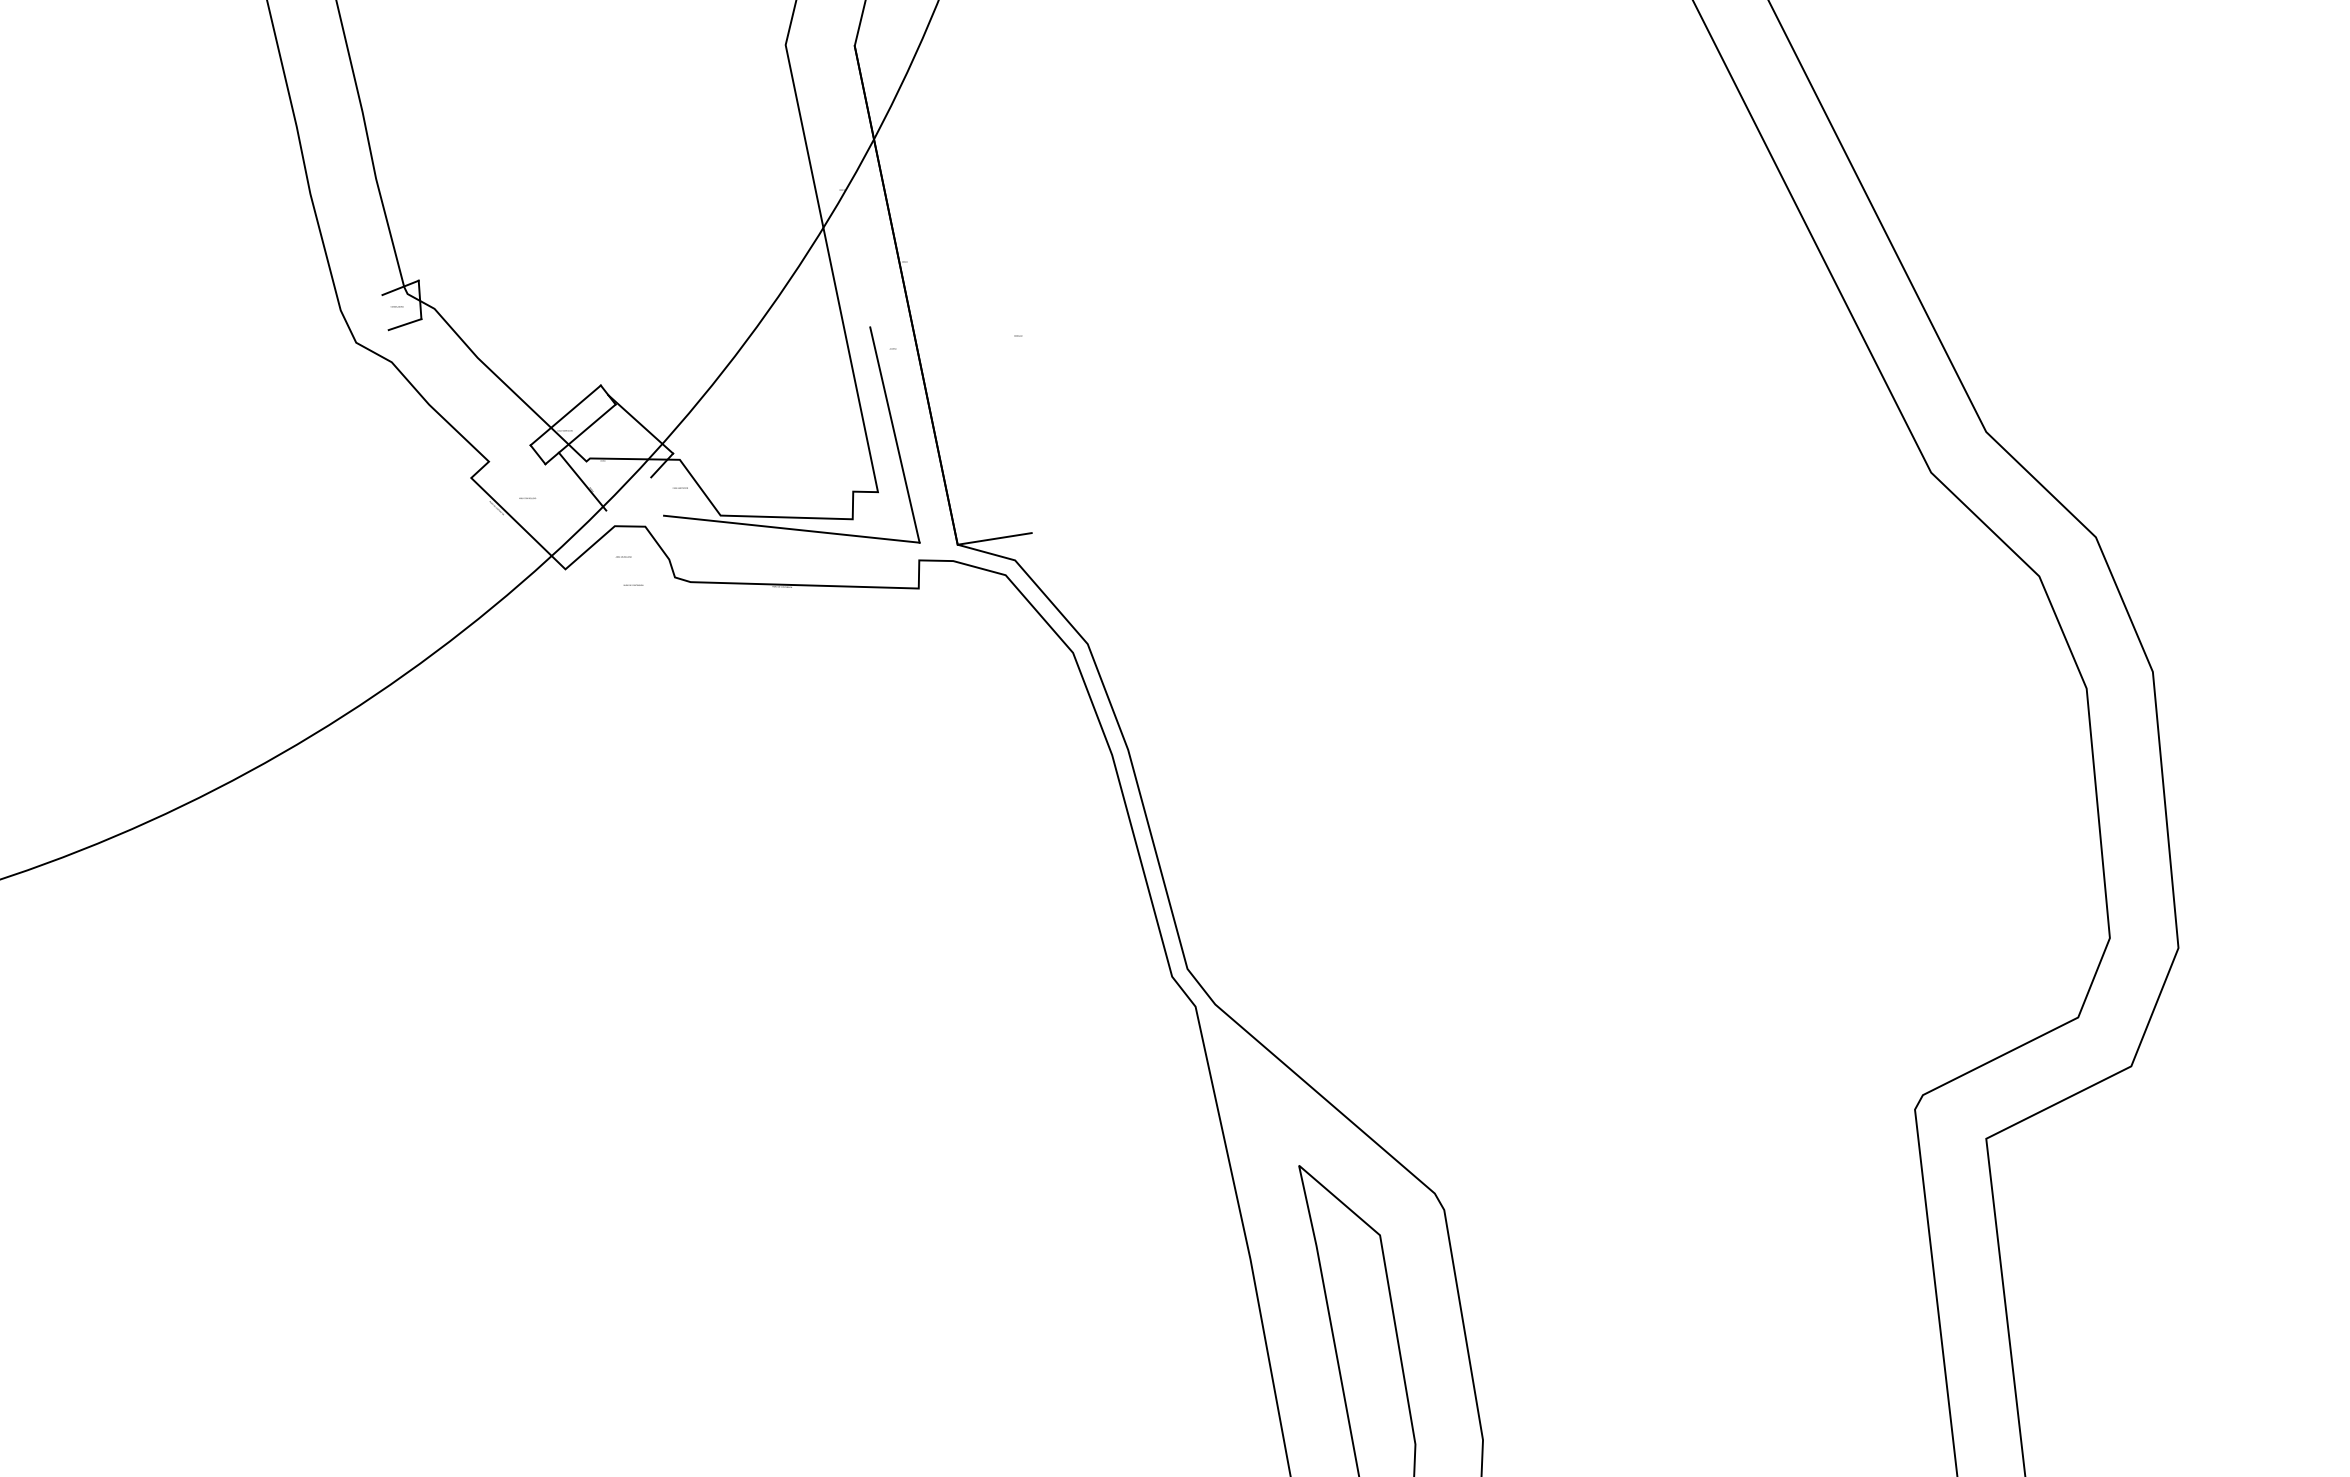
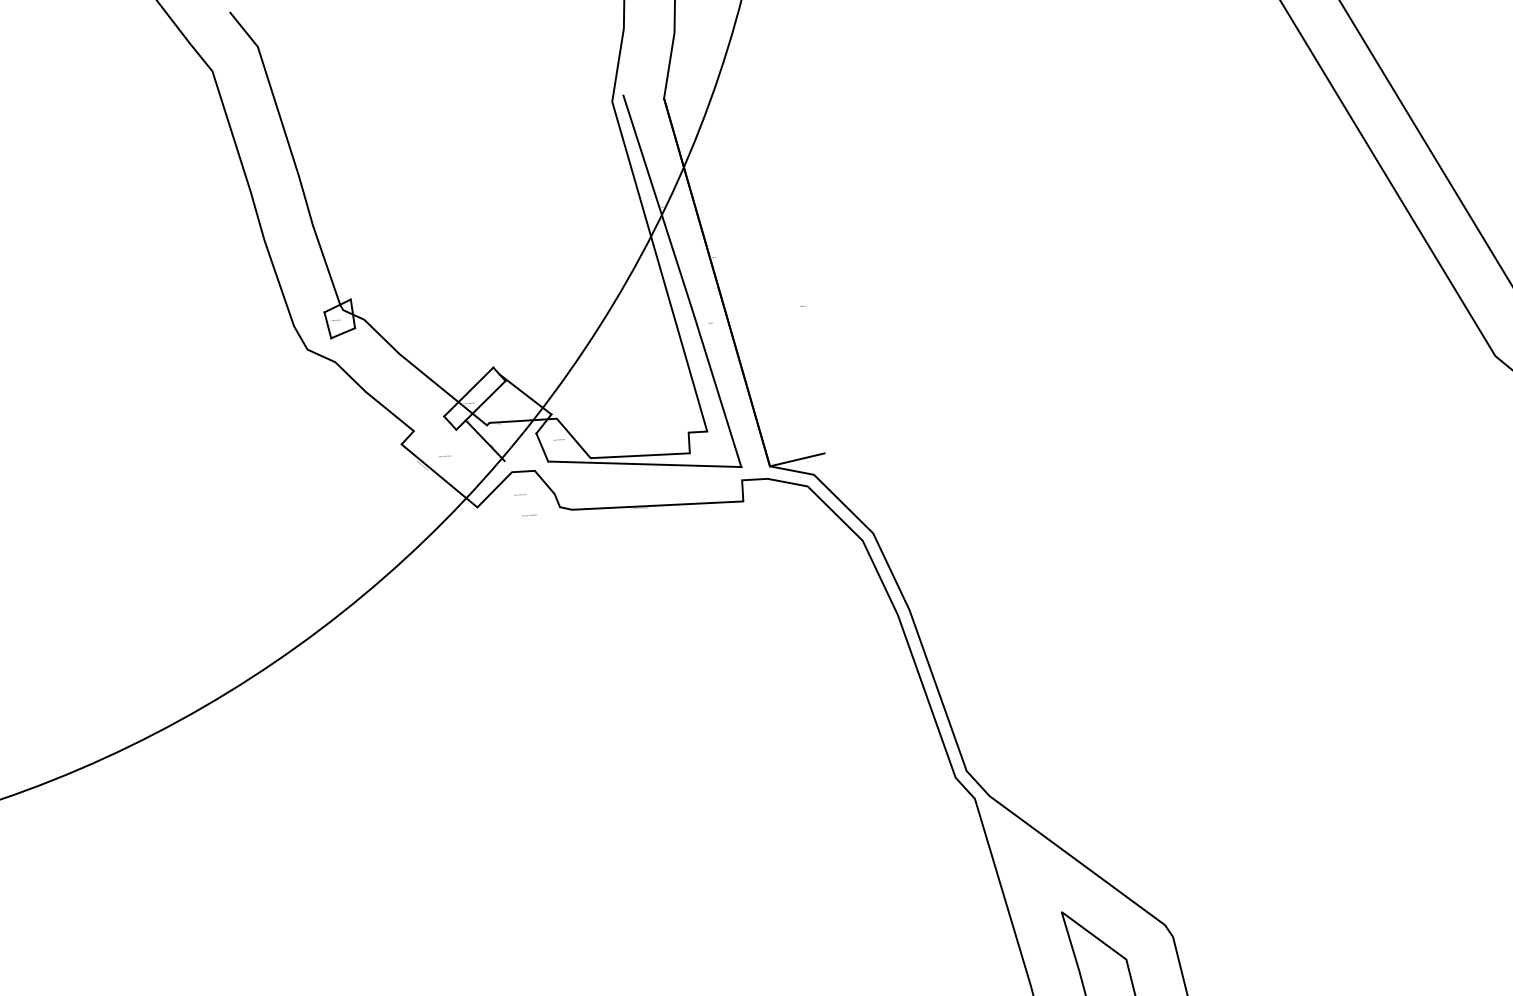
line: (835, 182) -> (657, 201), added
line: (385, 312) -> (327, 325), added
line: (657, 496) -> (542, 447), added

